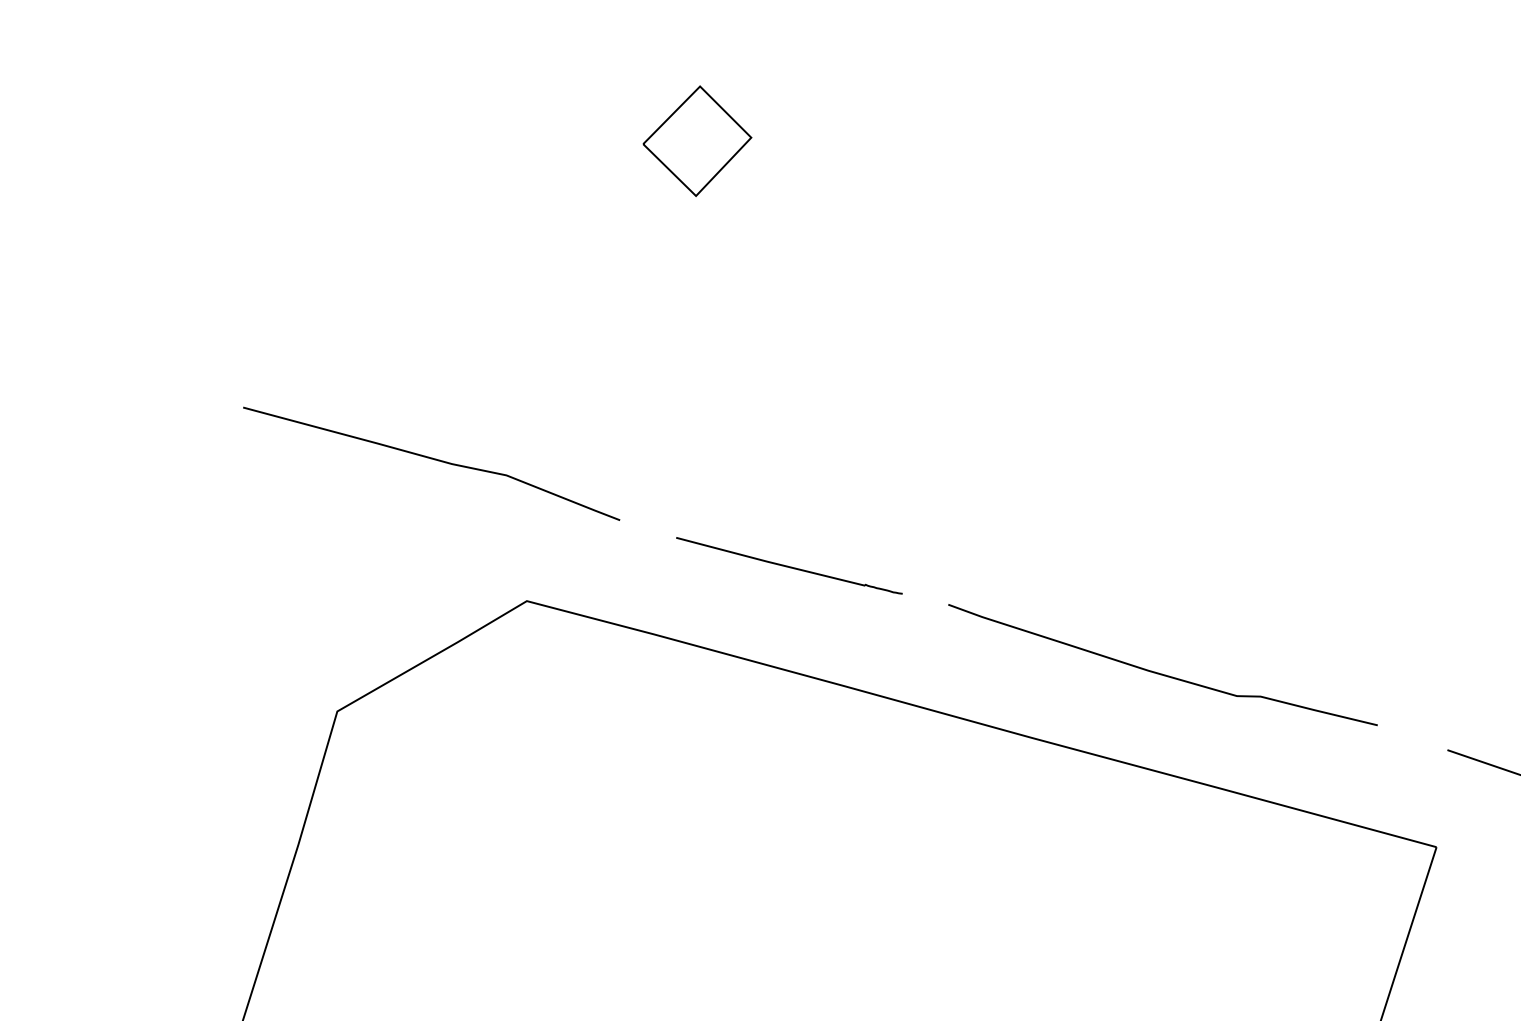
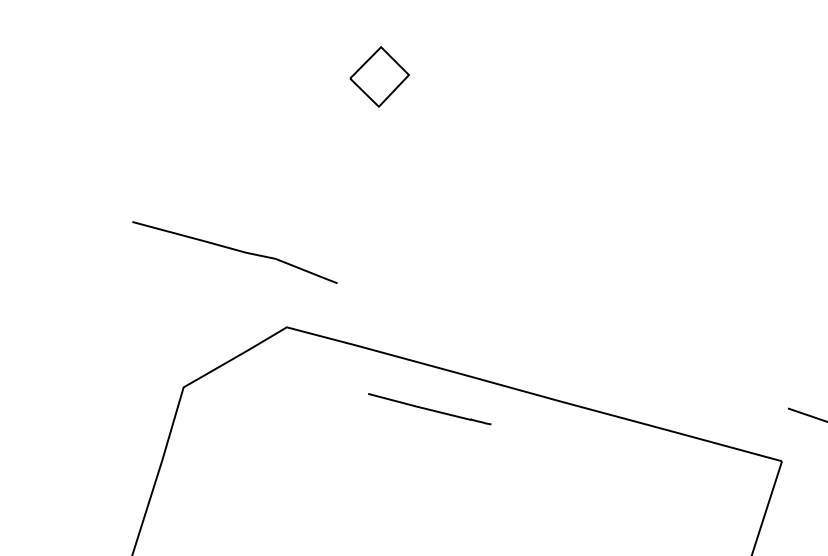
line: (788, 566) -> (429, 409), moved
curve: (1158, 671) -> (630, 365), removed

